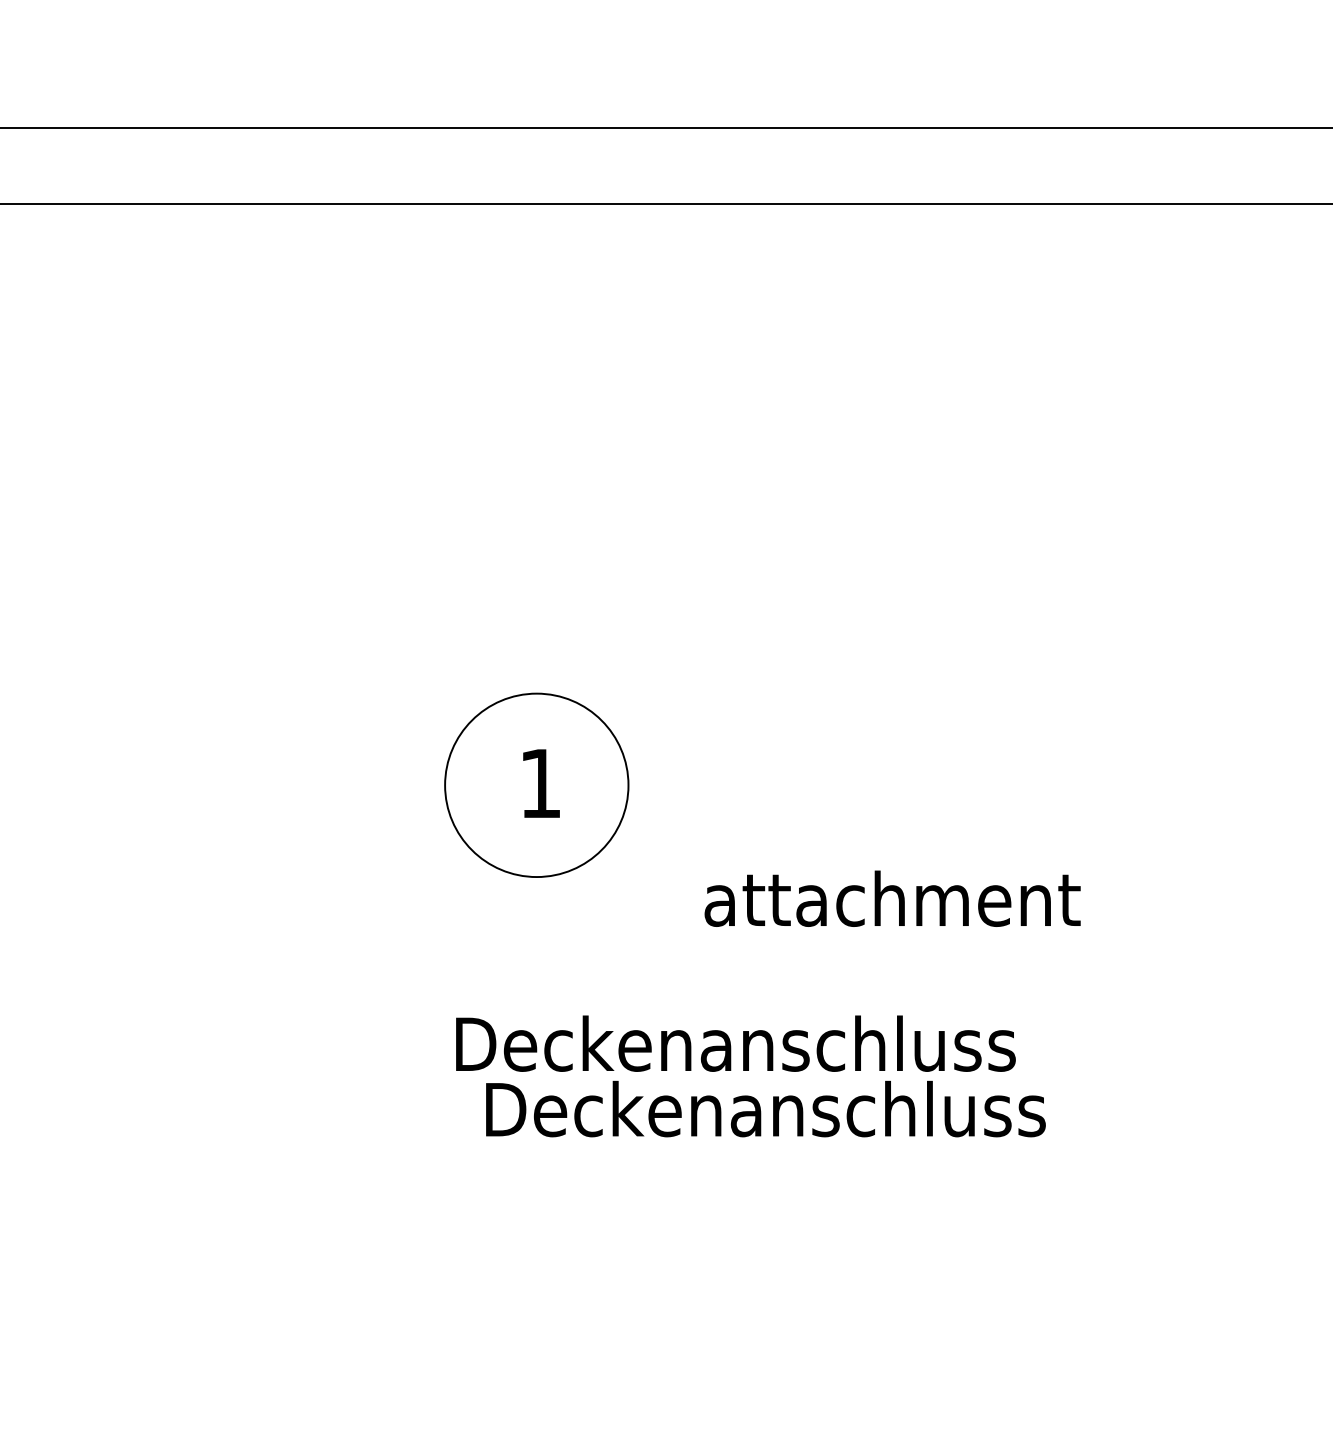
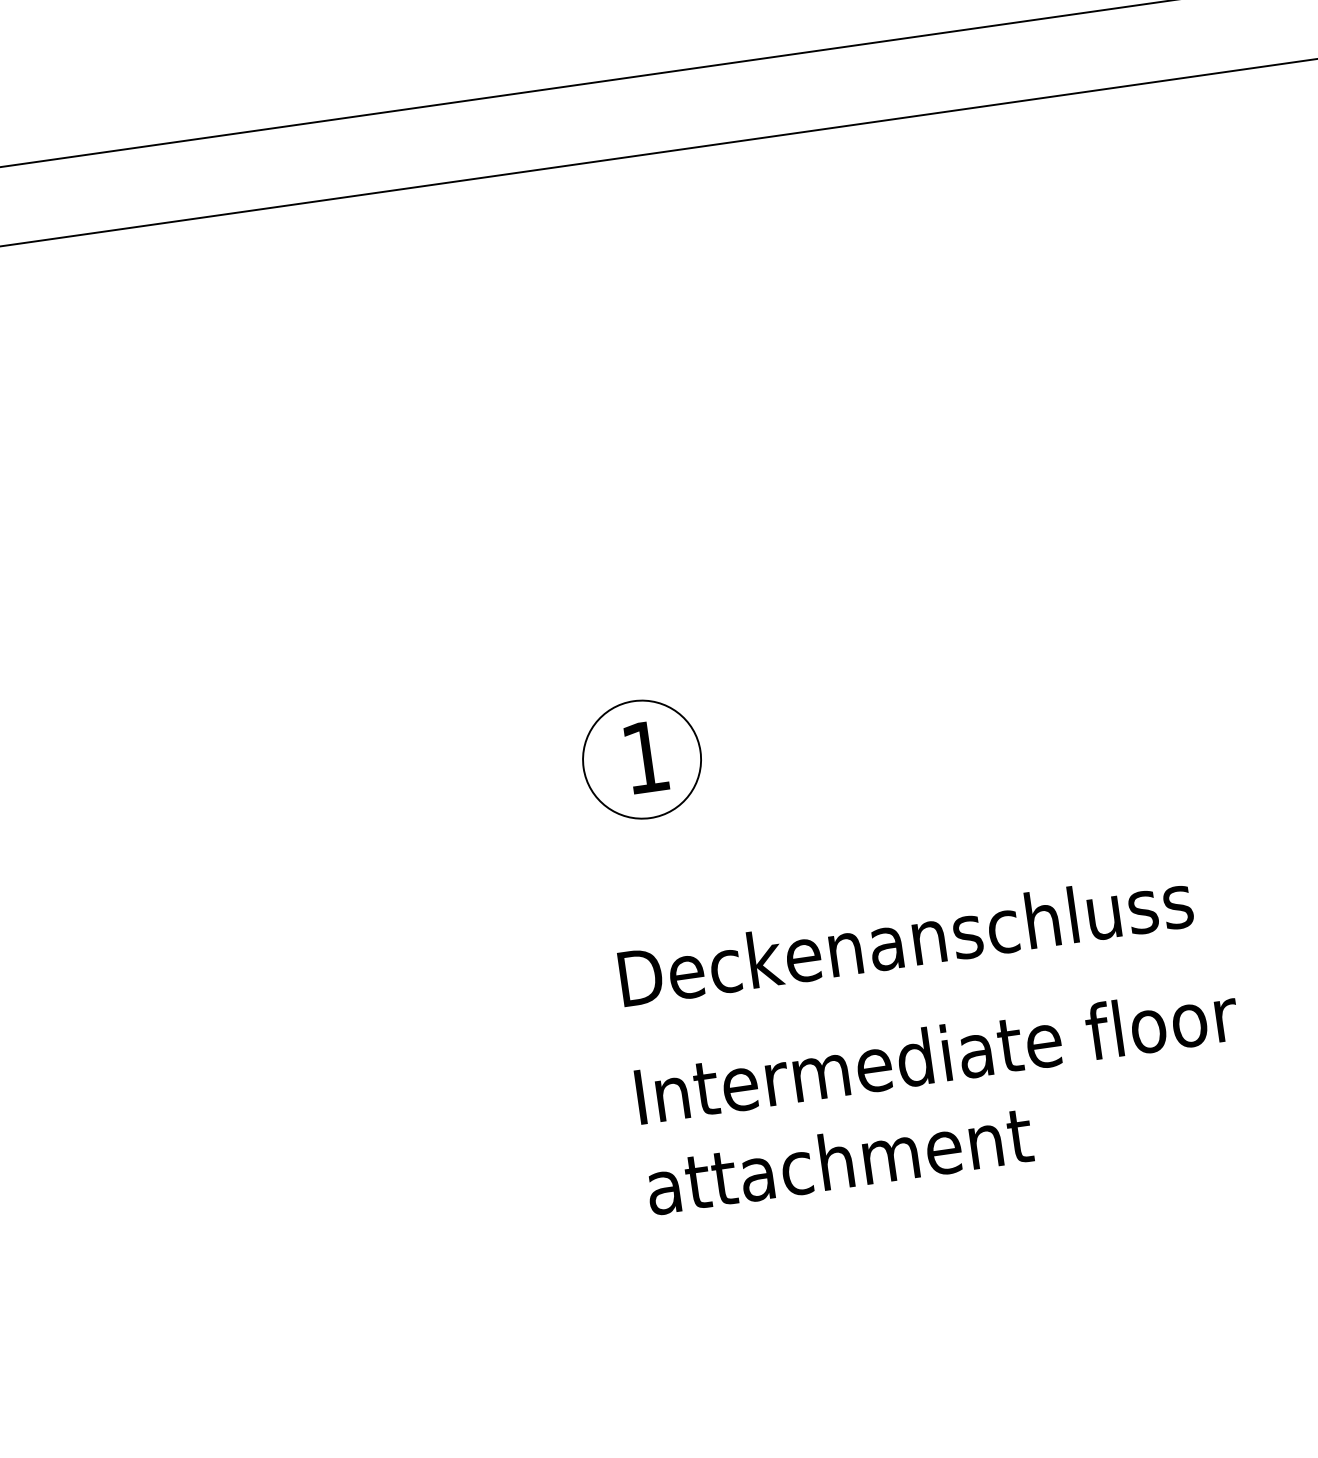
circle: (536, 785) -> (641, 759), size x0.62
text: (892, 898) -> (839, 1160), moved
text: (735, 1043) -> (905, 938), moved
text: (783, 1108) -> (940, 1053), Deckenanschluss -> Intermediate floor

